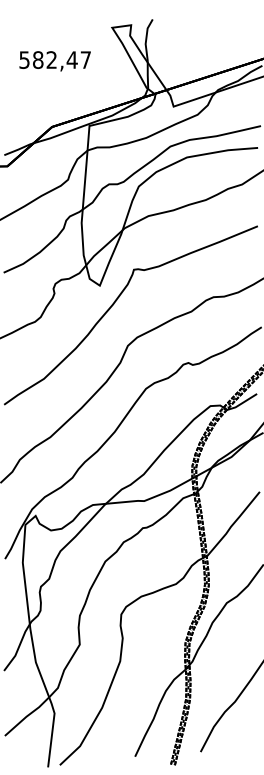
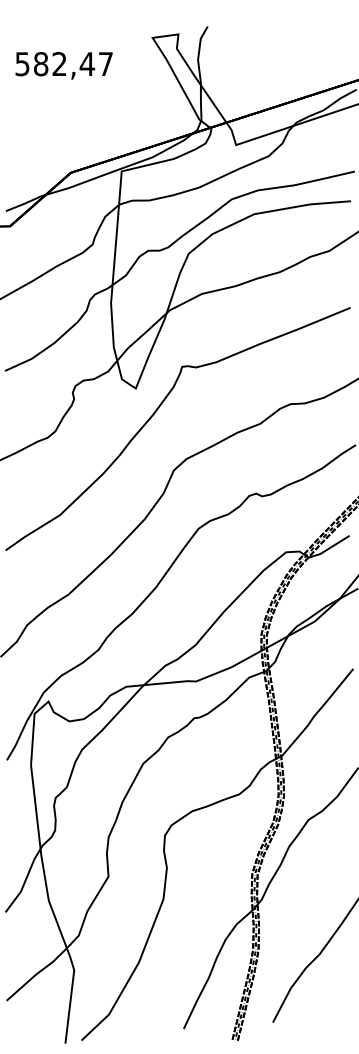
text: (54, 61) -> (63, 66), moved

